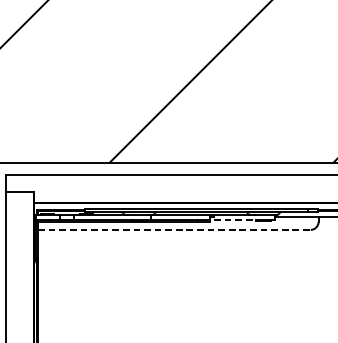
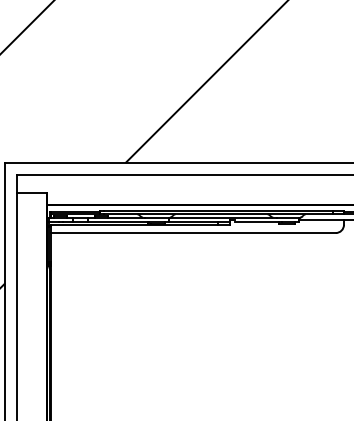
line: (236, 219) -> (258, 222), dashed -> solid
line: (174, 230) -> (193, 233), dashed -> solid

